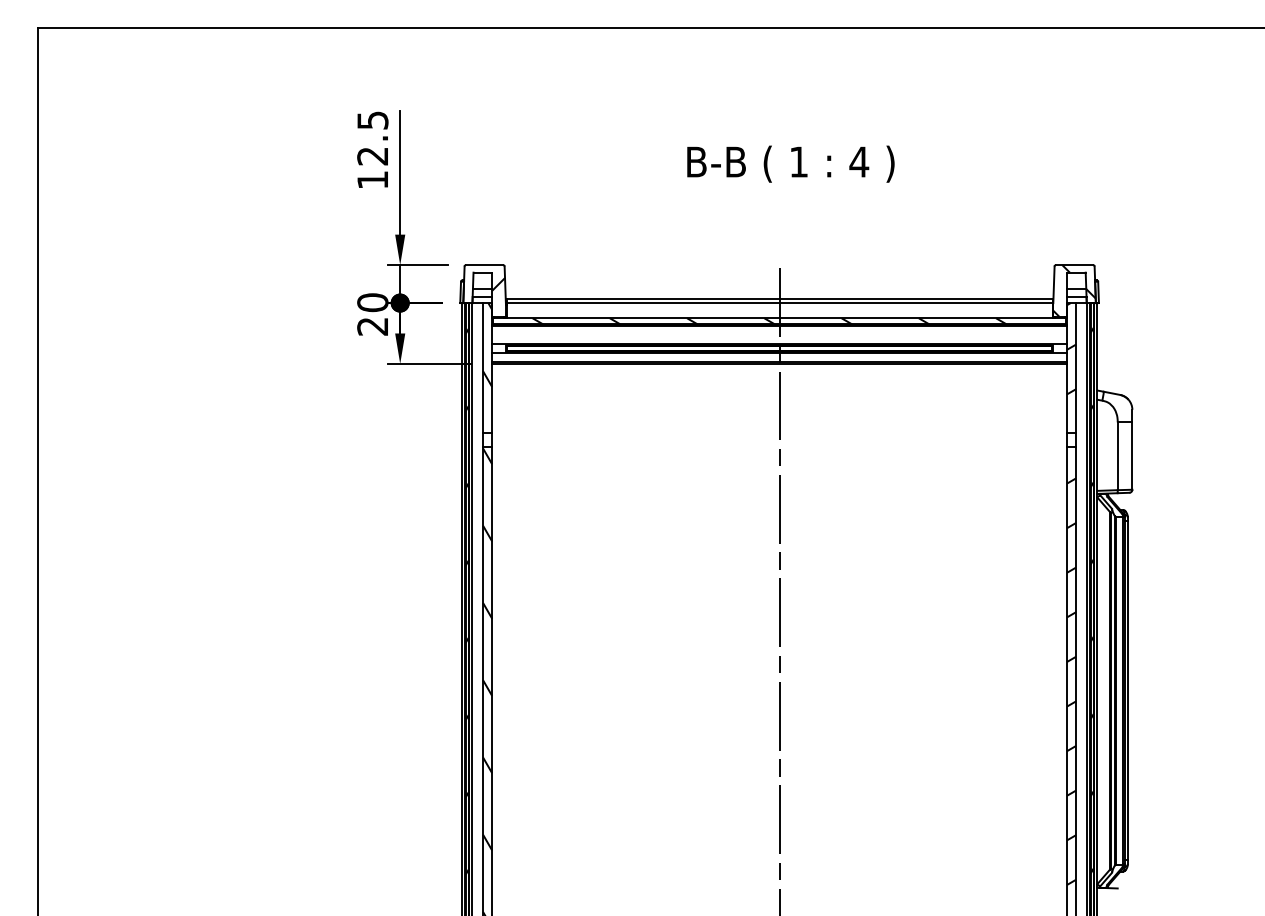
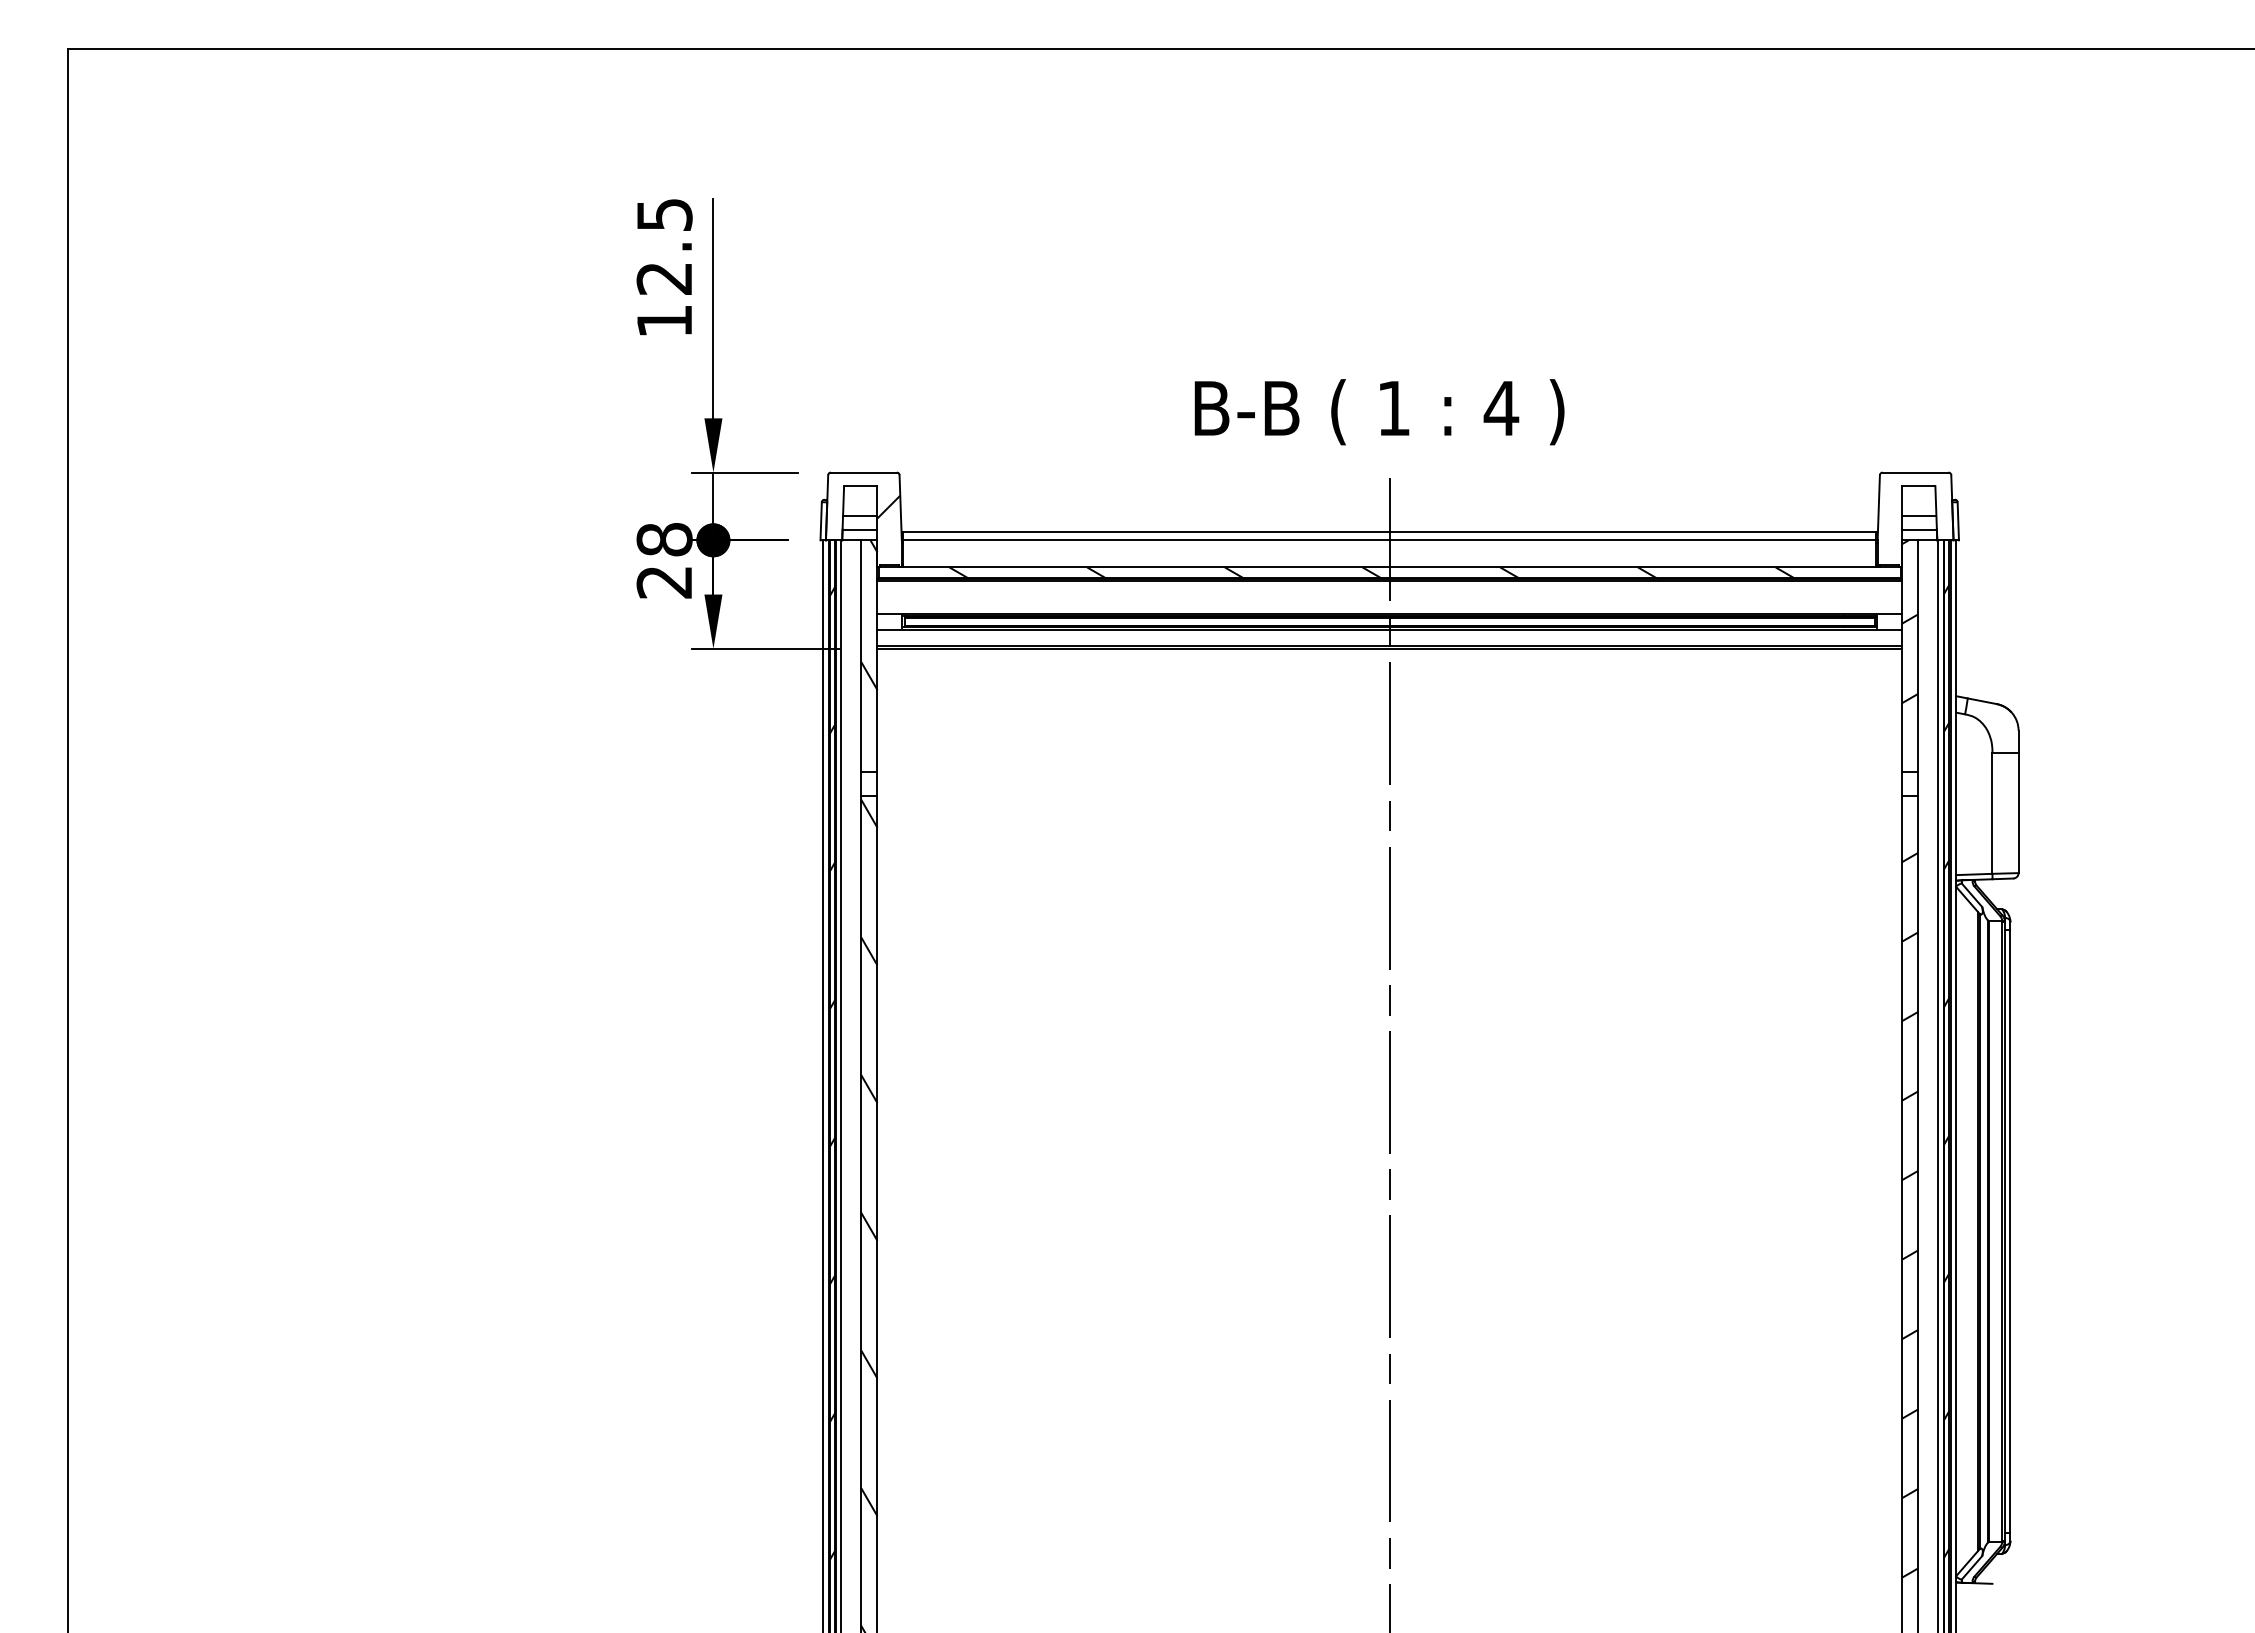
text: (790, 163) -> (1378, 410), moved
hatch: (1074, 290) -> (1915, 517), removed
text: (372, 302) -> (664, 539), 20 -> 28

